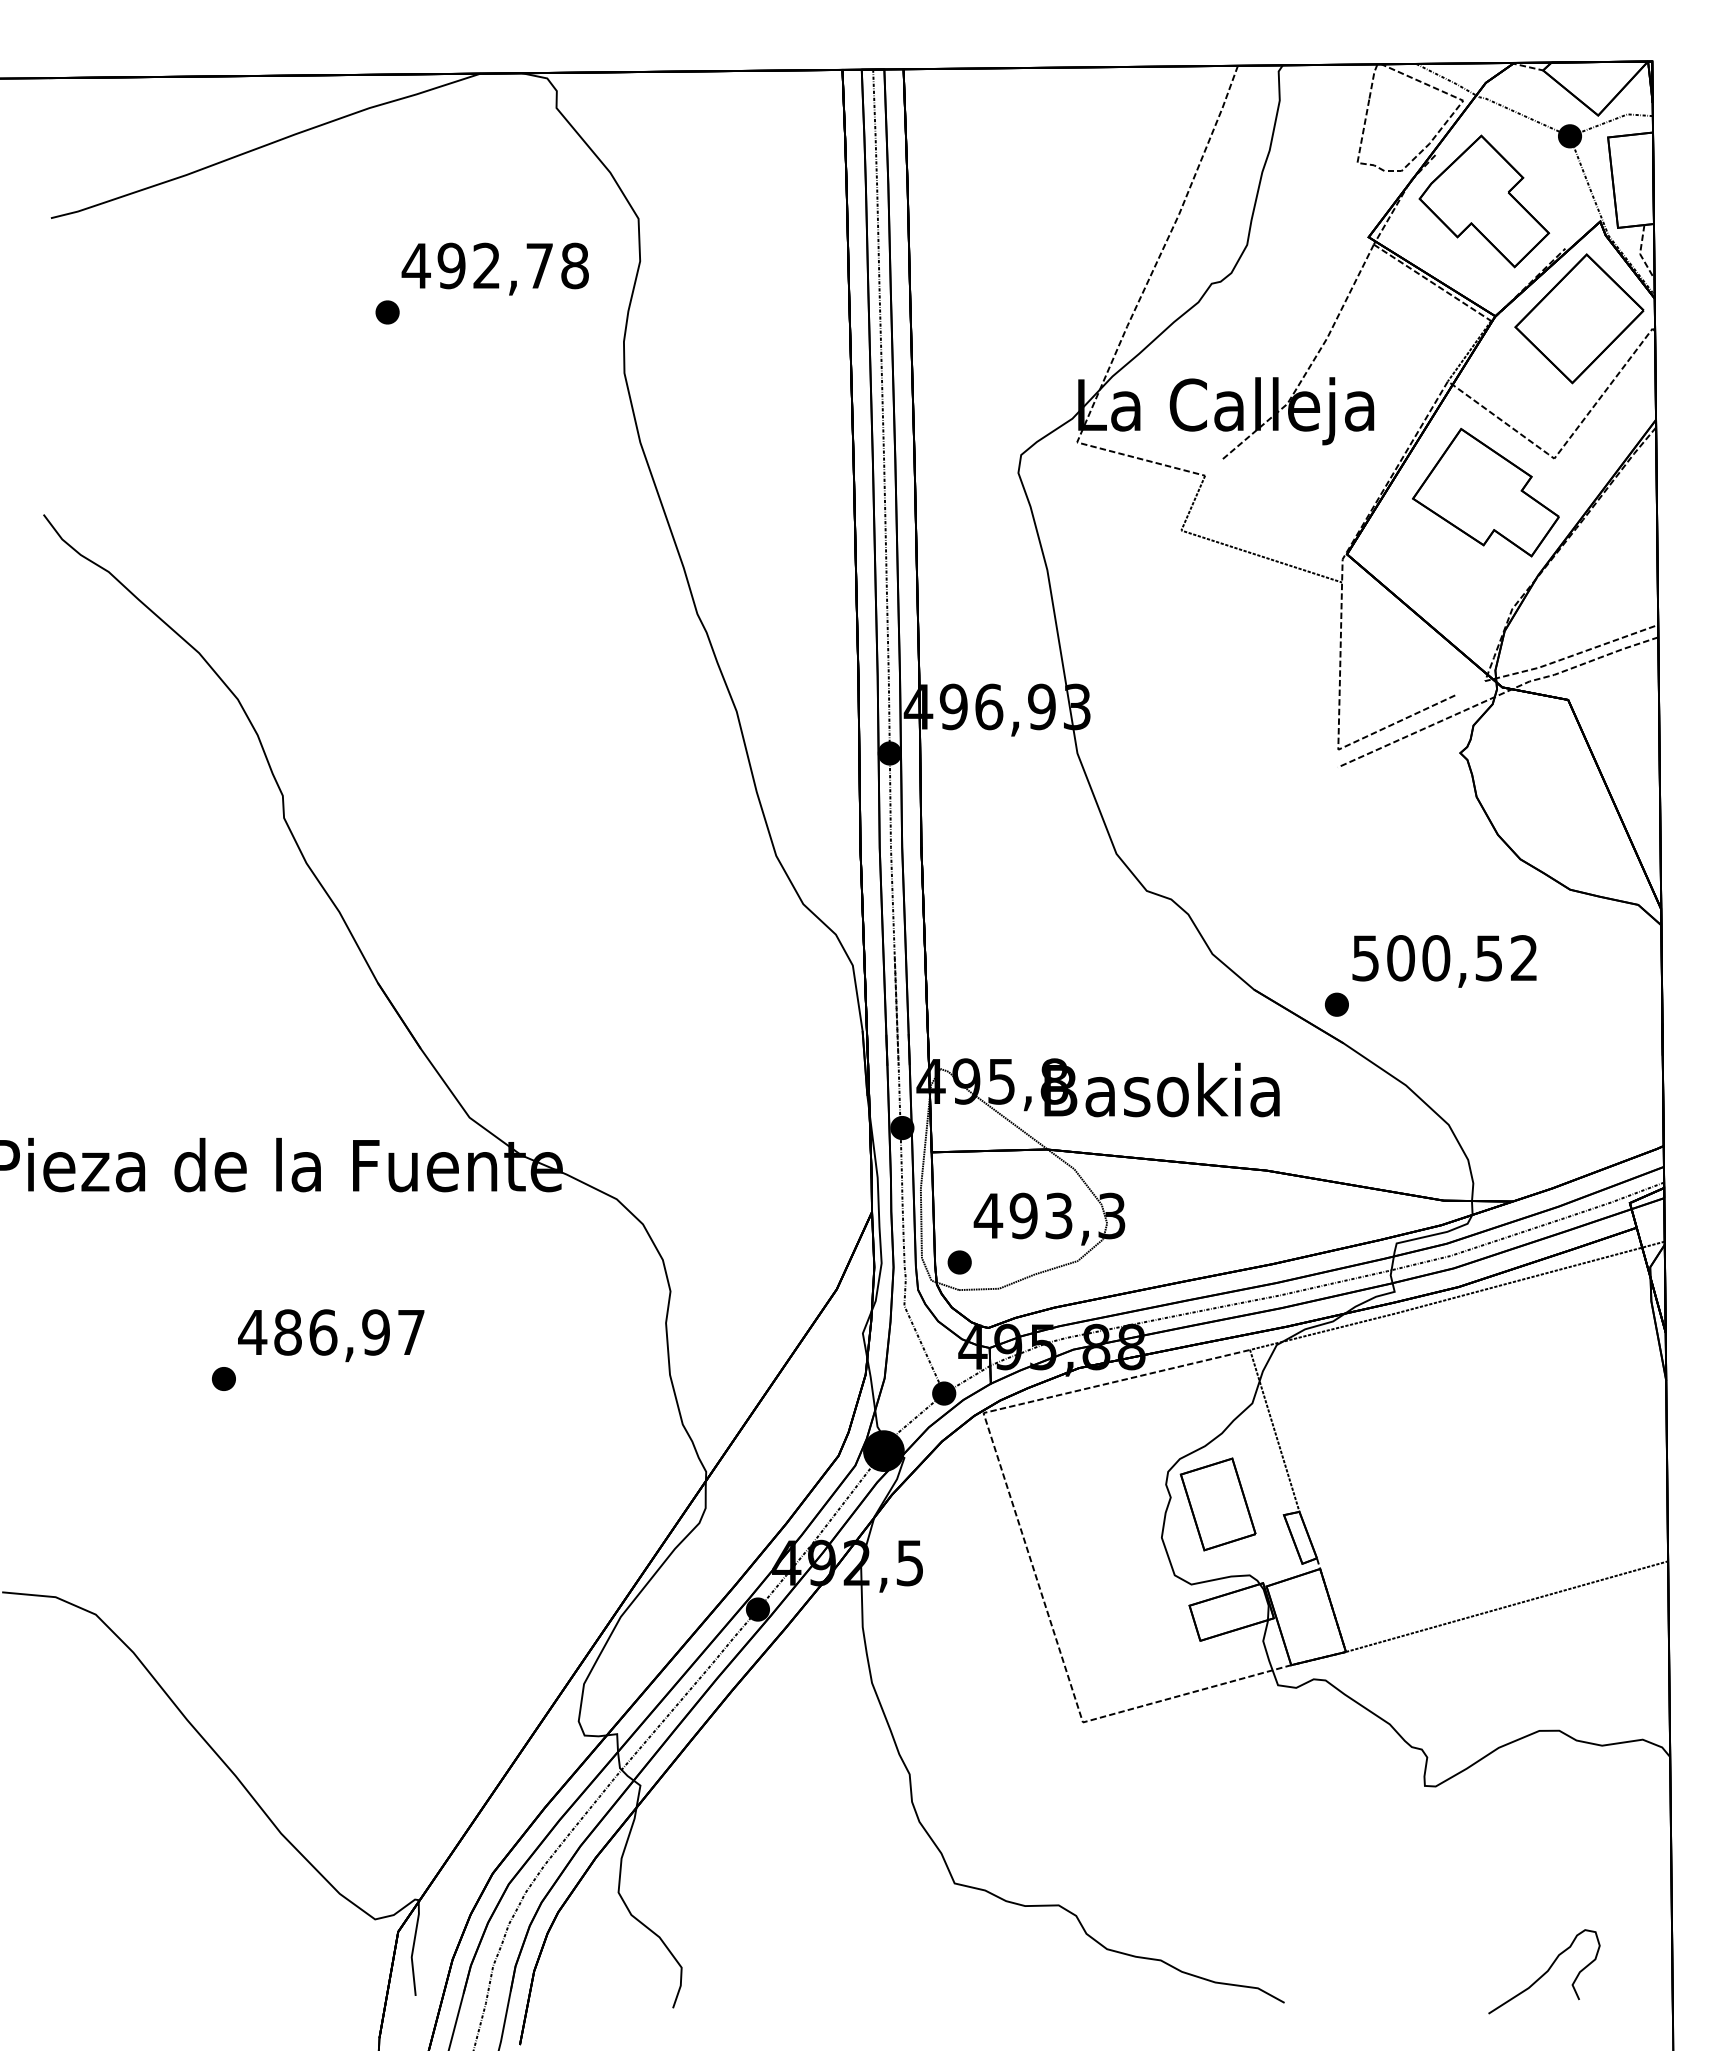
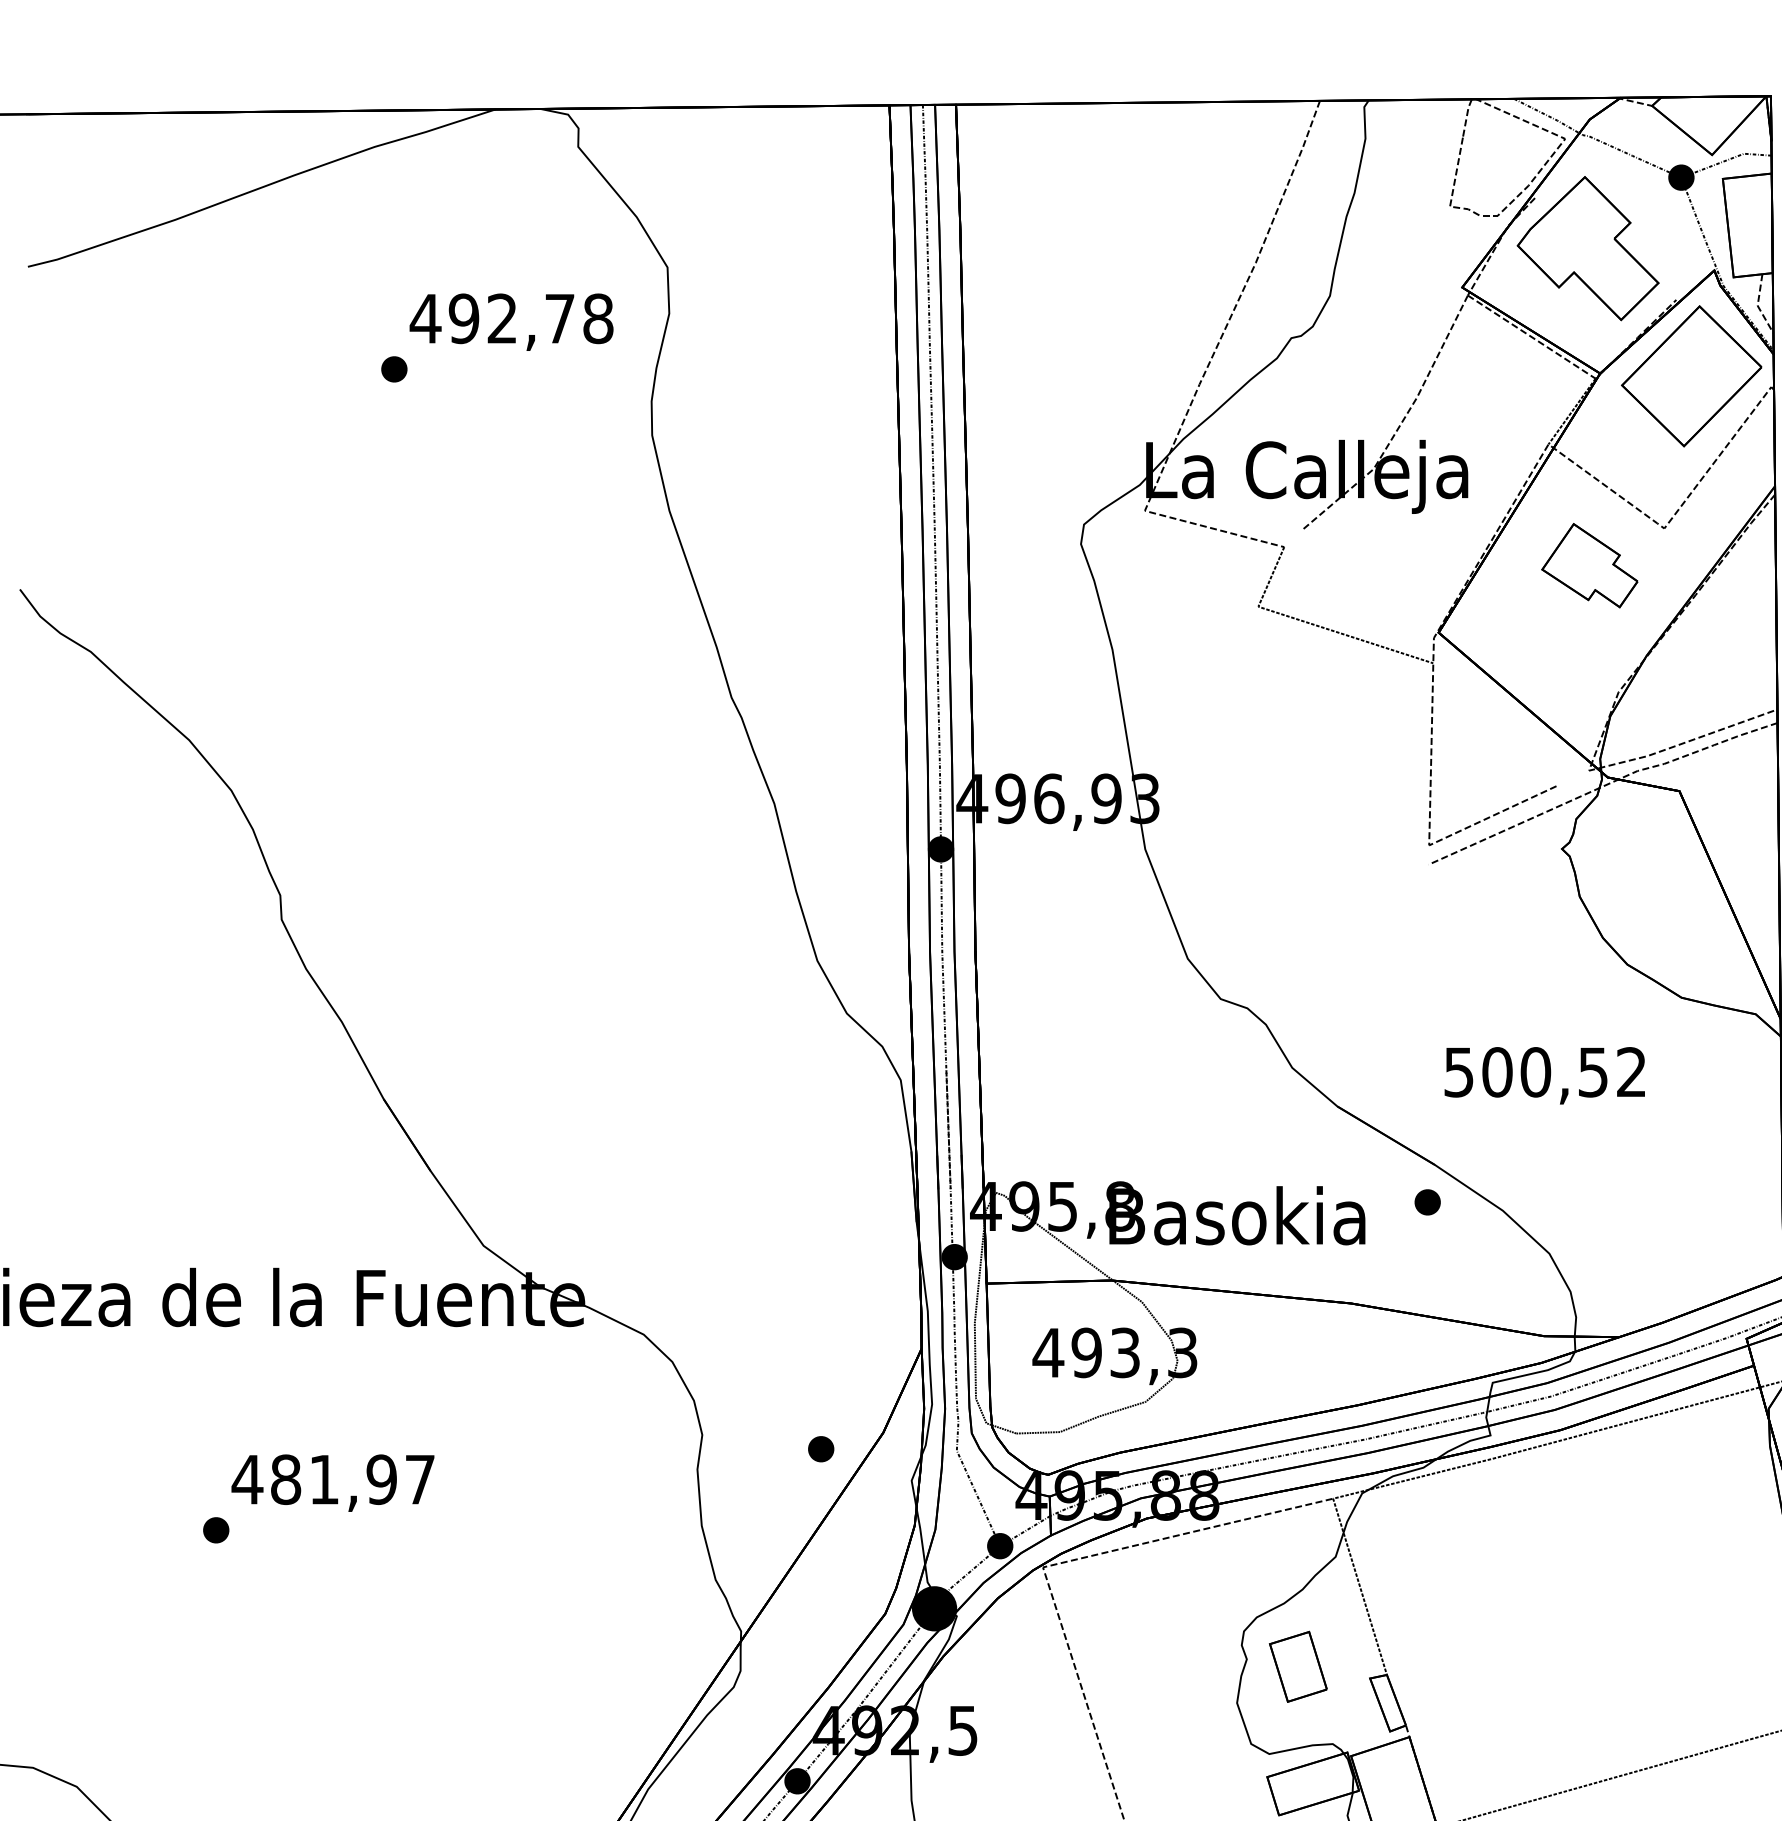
part: (1485, 492) -> (1589, 565), size x0.6
part: (1336, 1004) -> (1427, 1202), moved
part: (959, 1262) -> (820, 1449), moved
text: (323, 1332) -> (324, 1479), 486,97 -> 481,97
part: (1217, 1504) -> (1297, 1666), size x0.7

